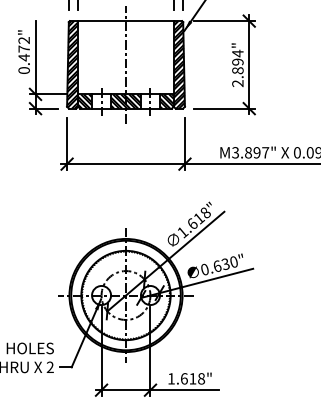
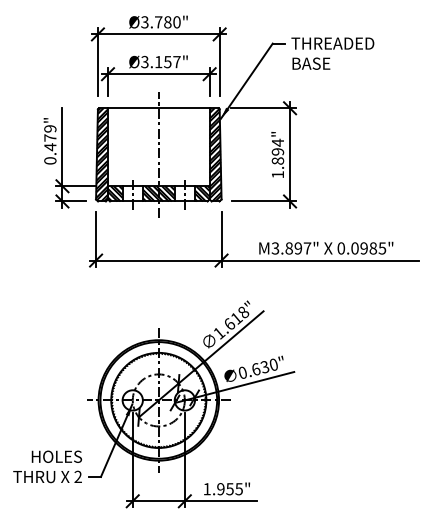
text: (24, 40) -> (50, 128), 0.472" -> 0.479"
text: (237, 83) -> (277, 174), 2.894" -> 1.894"
text: (192, 379) -> (229, 489), 1.618" -> 1.955"

